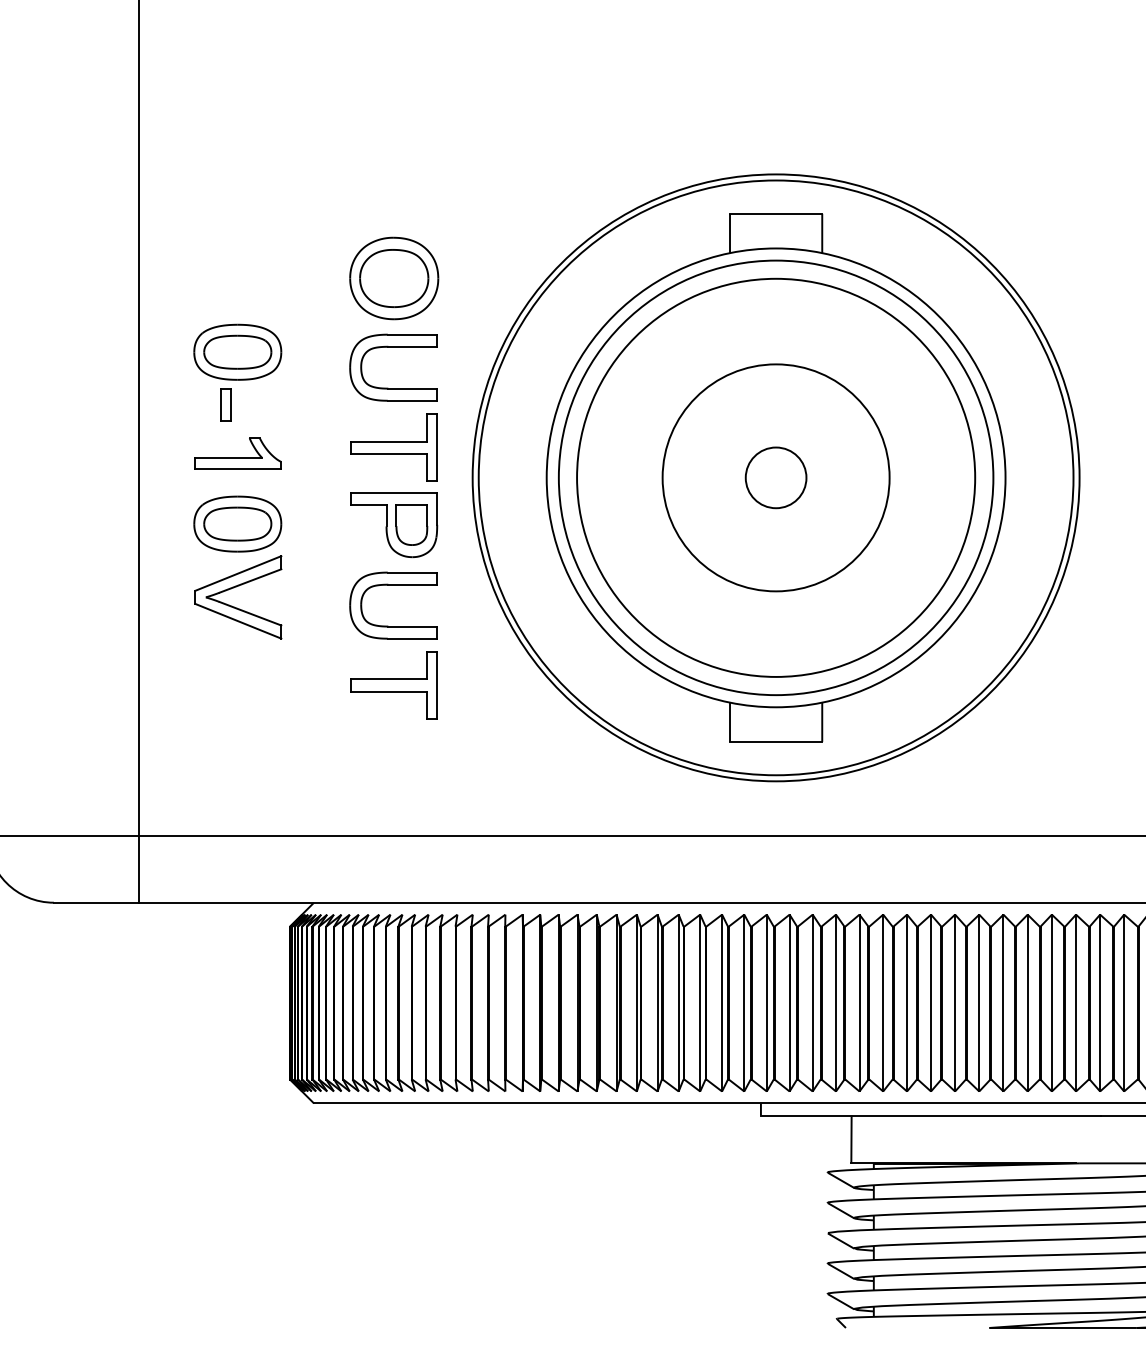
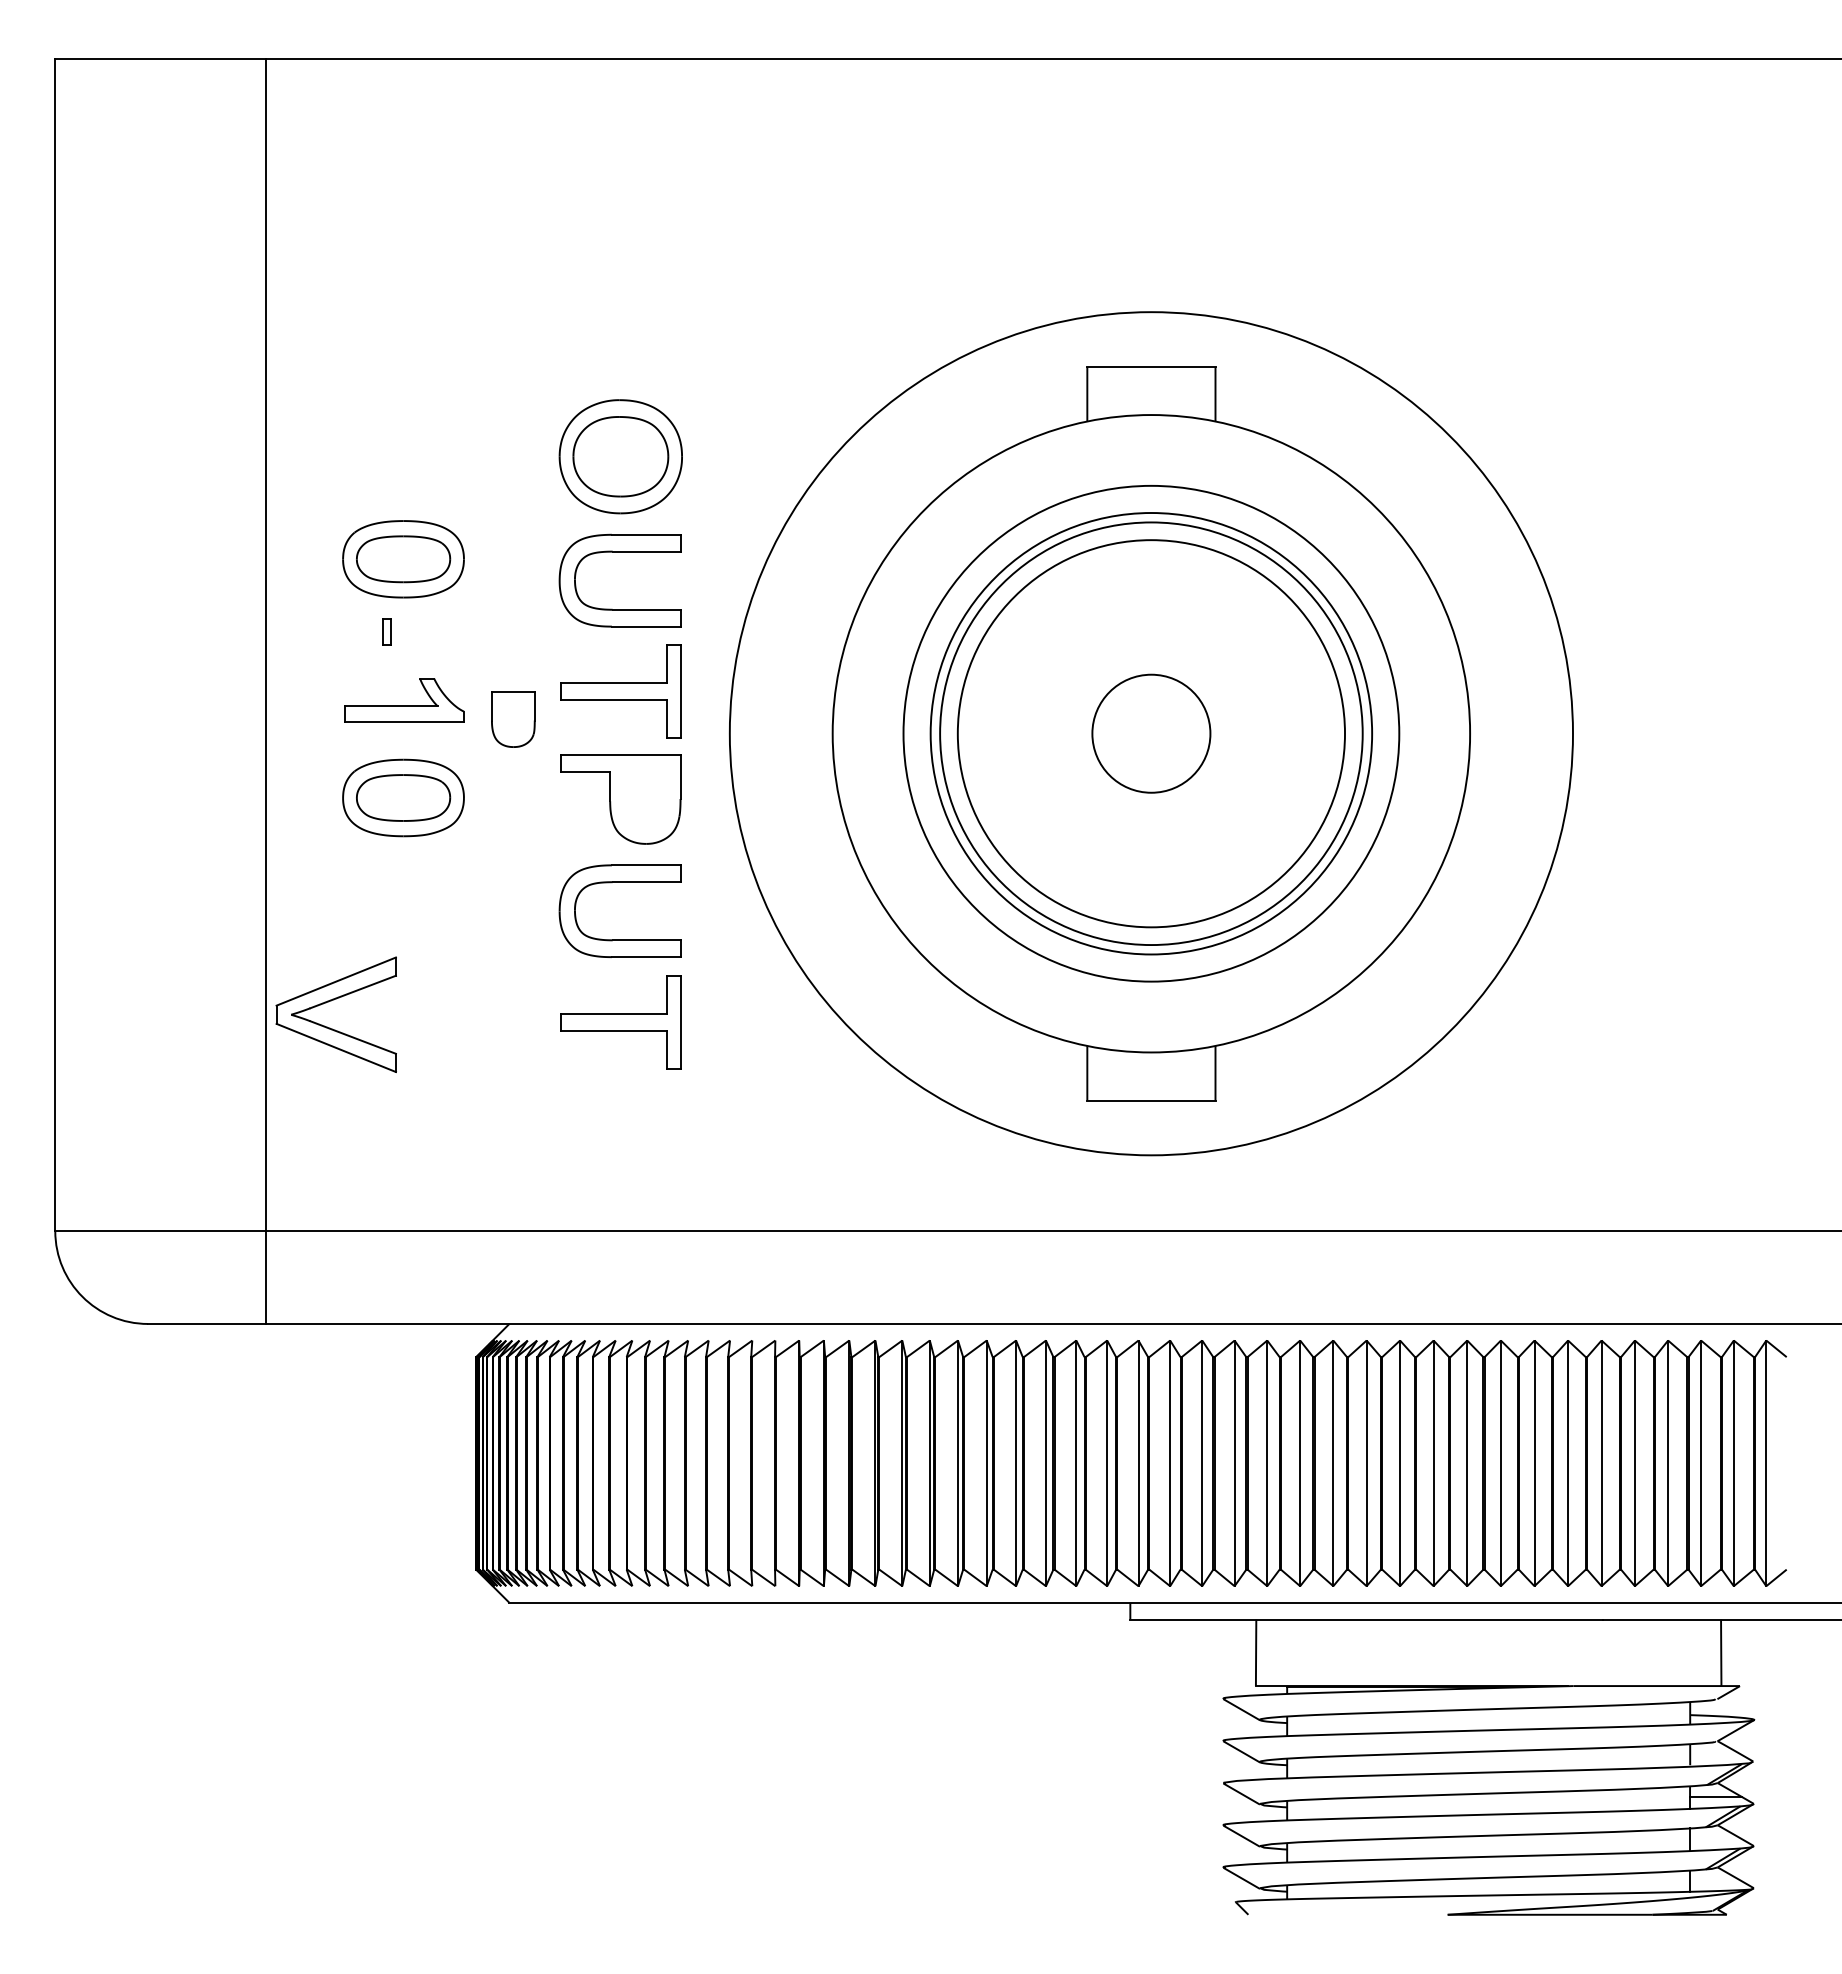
part: (225, 404) -> (386, 631), size x0.6
circle: (775, 477) -> (1150, 733), size x0.7
circle: (776, 477) -> (1151, 733), size x0.6
circle: (776, 477) -> (1151, 733), size x0.7
circle: (776, 477) -> (1151, 733), size x1.4
circle: (776, 477) -> (1151, 733), size x1.4
part: (411, 525) -> (513, 719), moved
part: (234, 587) -> (331, 1001), moved

